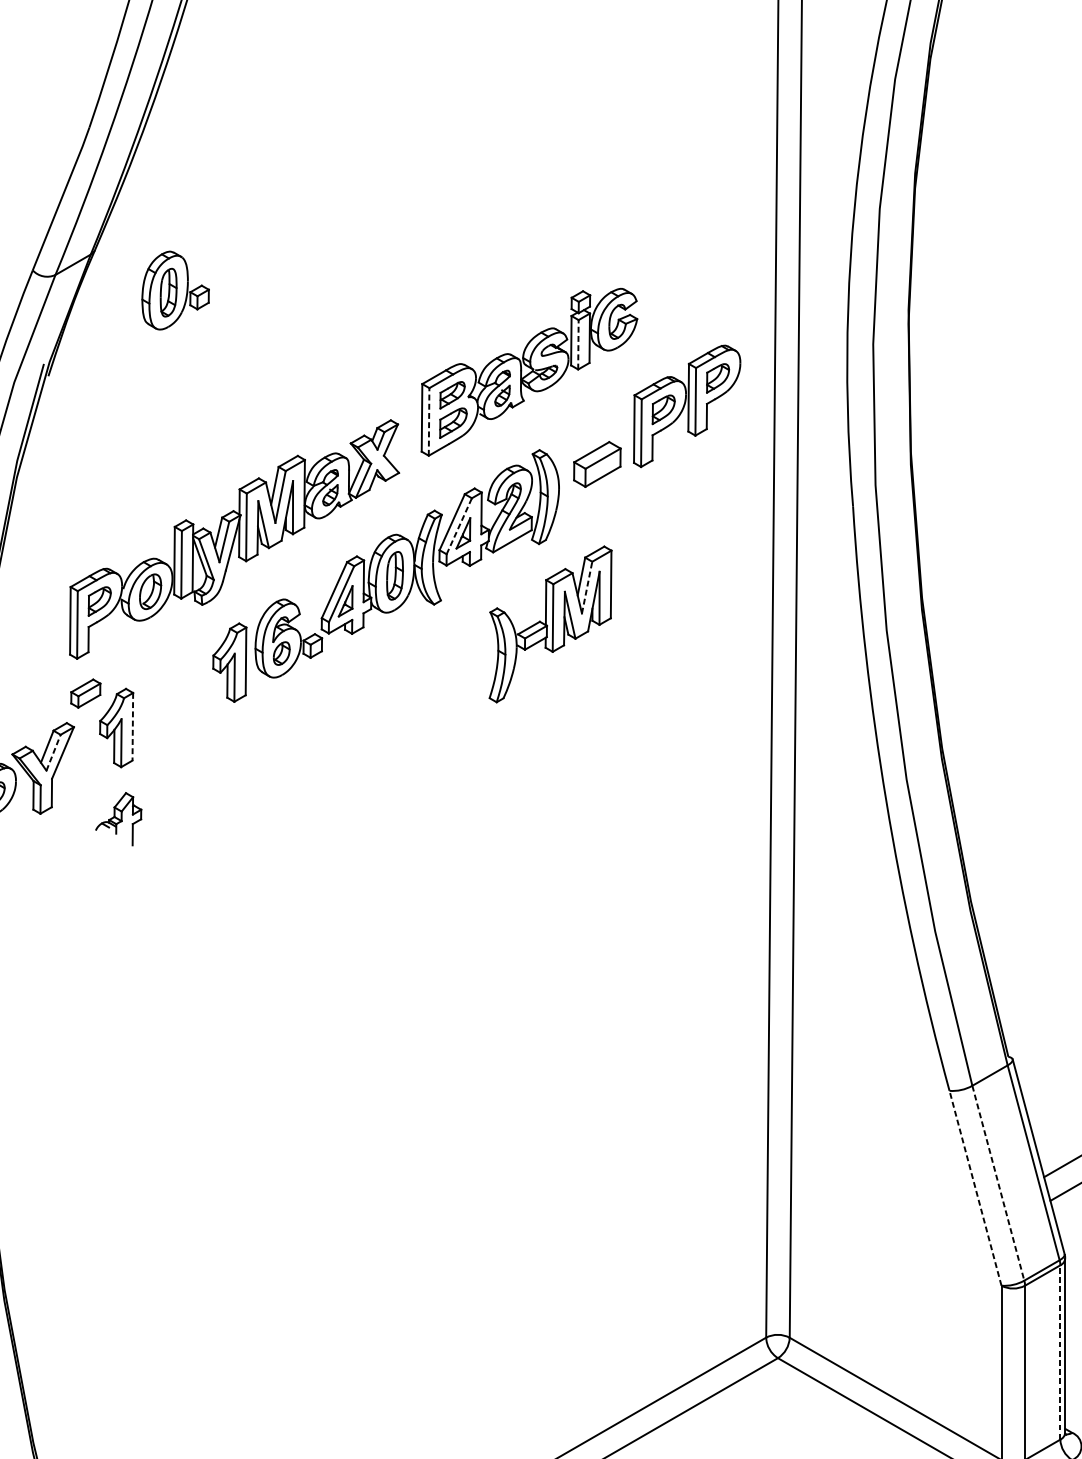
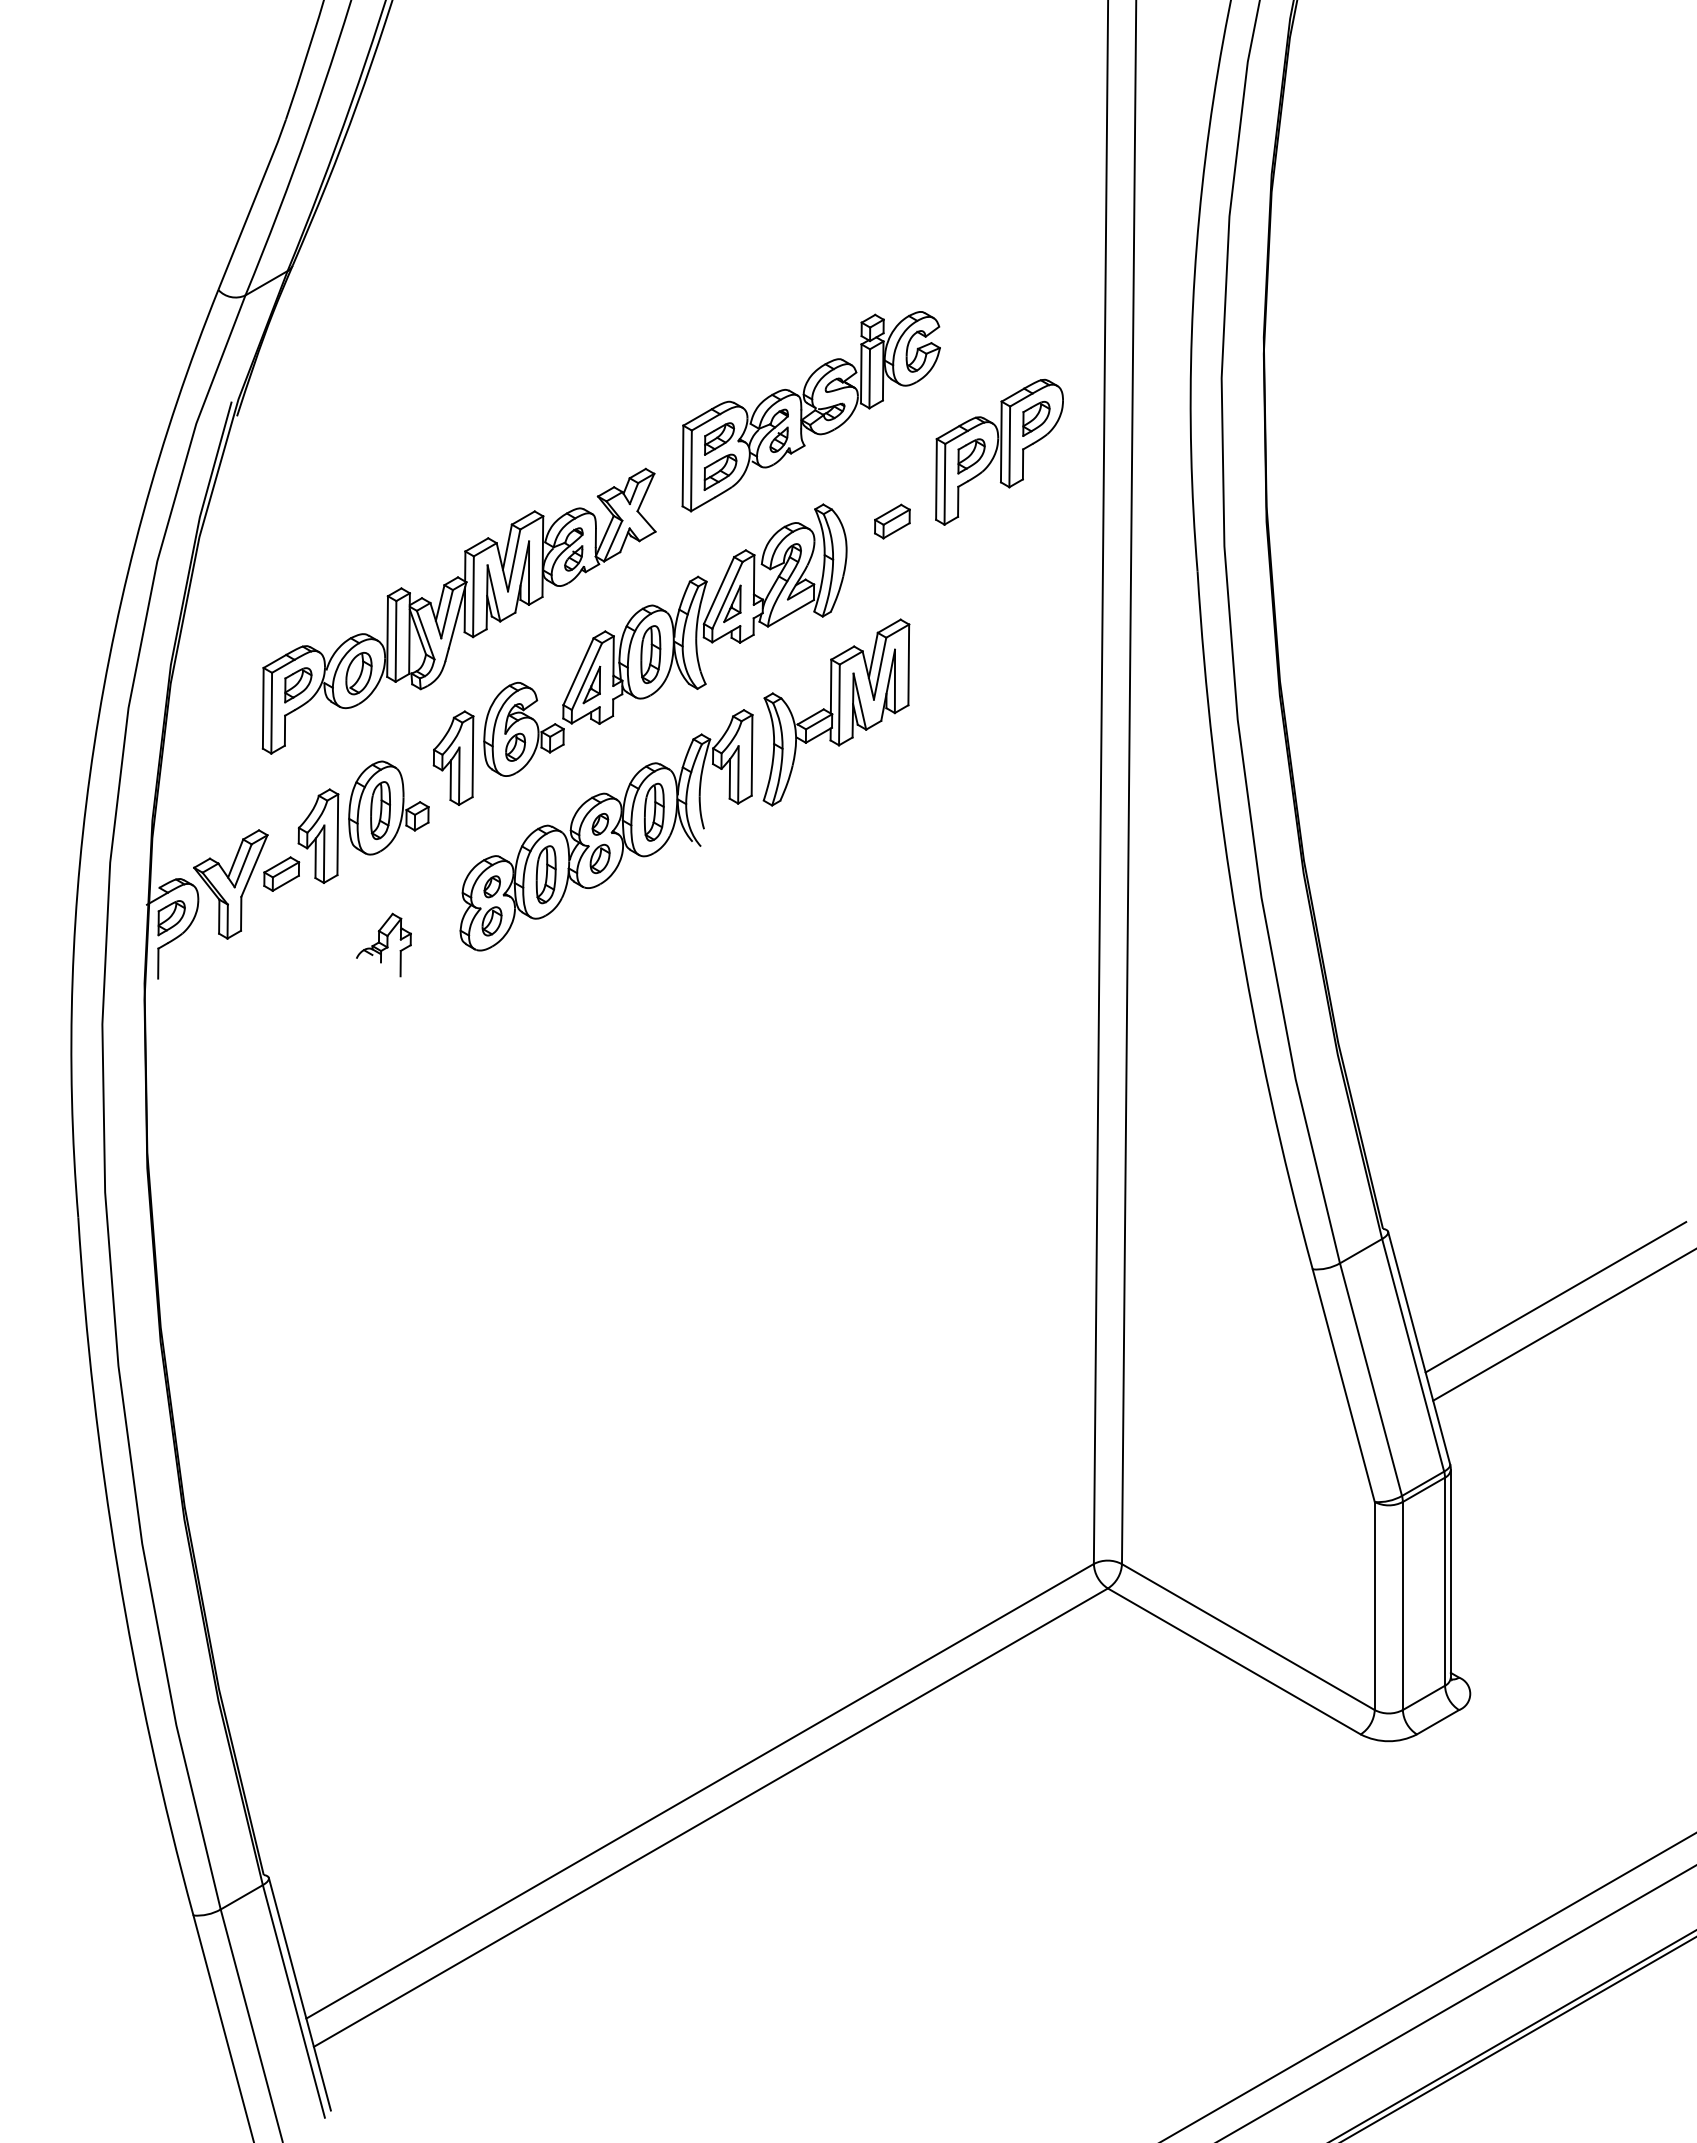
part: (175, 290) -> (388, 807), moved
line: (578, 344) -> (869, 378), dashed -> solid
line: (429, 421) -> (691, 470), dashed -> solid
part: (597, 464) -> (892, 521), size x0.62
line: (459, 526) -> (727, 595), dashed -> solid
line: (587, 587) -> (880, 668), dashed -> solid
part: (85, 693) -> (281, 873), moved
part: (357, 723) -> (606, 830), added
line: (132, 727) -> (337, 835), dashed -> solid
line: (53, 752) -> (243, 865), dashed -> solid
part: (118, 818) -> (383, 944), moved
line: (998, 1183) -> (1371, 1380), dashed -> solid
line: (975, 1188) -> (1343, 1385), dashed -> solid
line: (1060, 1352) -> (1445, 1581), dashed -> solid

